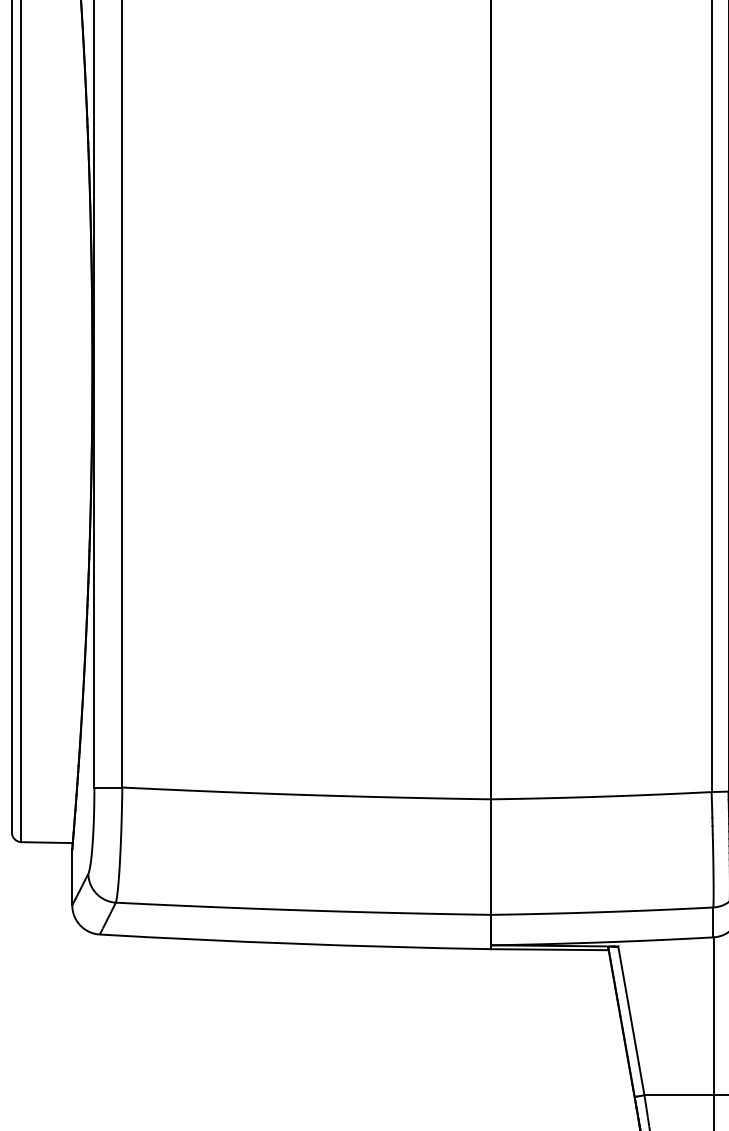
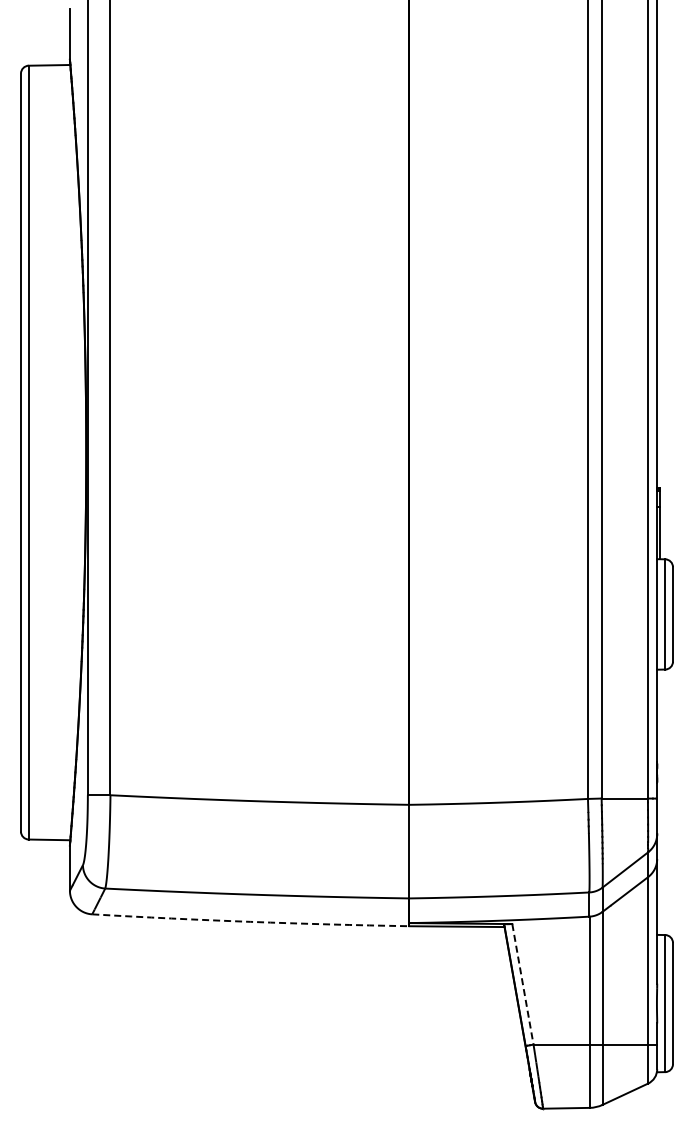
arc: (295, 943) -> (250, 921), solid -> dashed
line: (632, 1021) -> (523, 984), solid -> dashed

